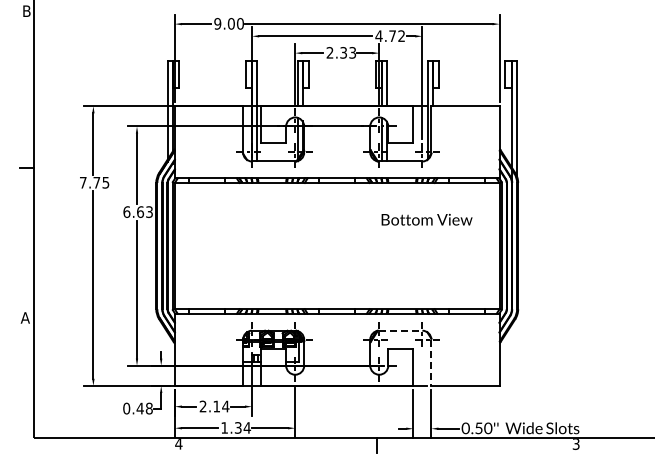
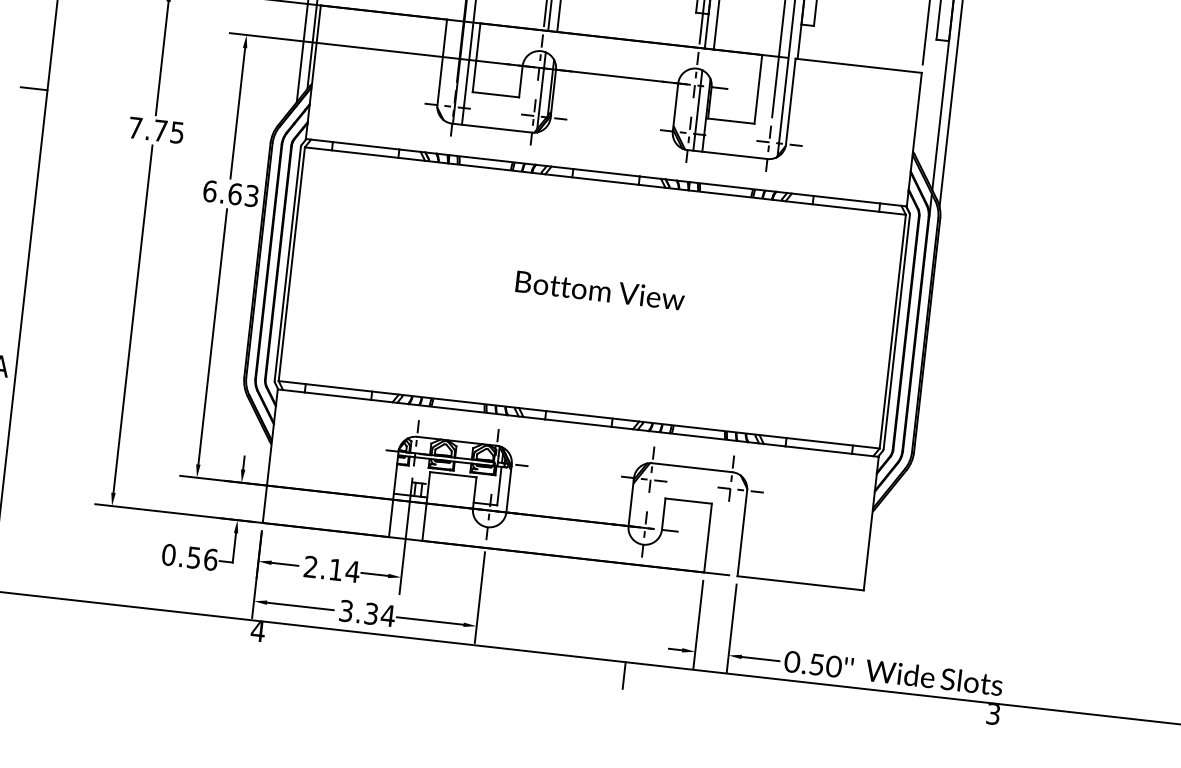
text: (426, 219) -> (599, 290), moved
line: (400, 330) -> (691, 467), dashed -> solid
line: (431, 363) -> (742, 534), dashed -> solid
text: (144, 408) -> (201, 558), 0.48 -> 0.56
text: (224, 427) -> (346, 610), 1.34 -> 3.34

